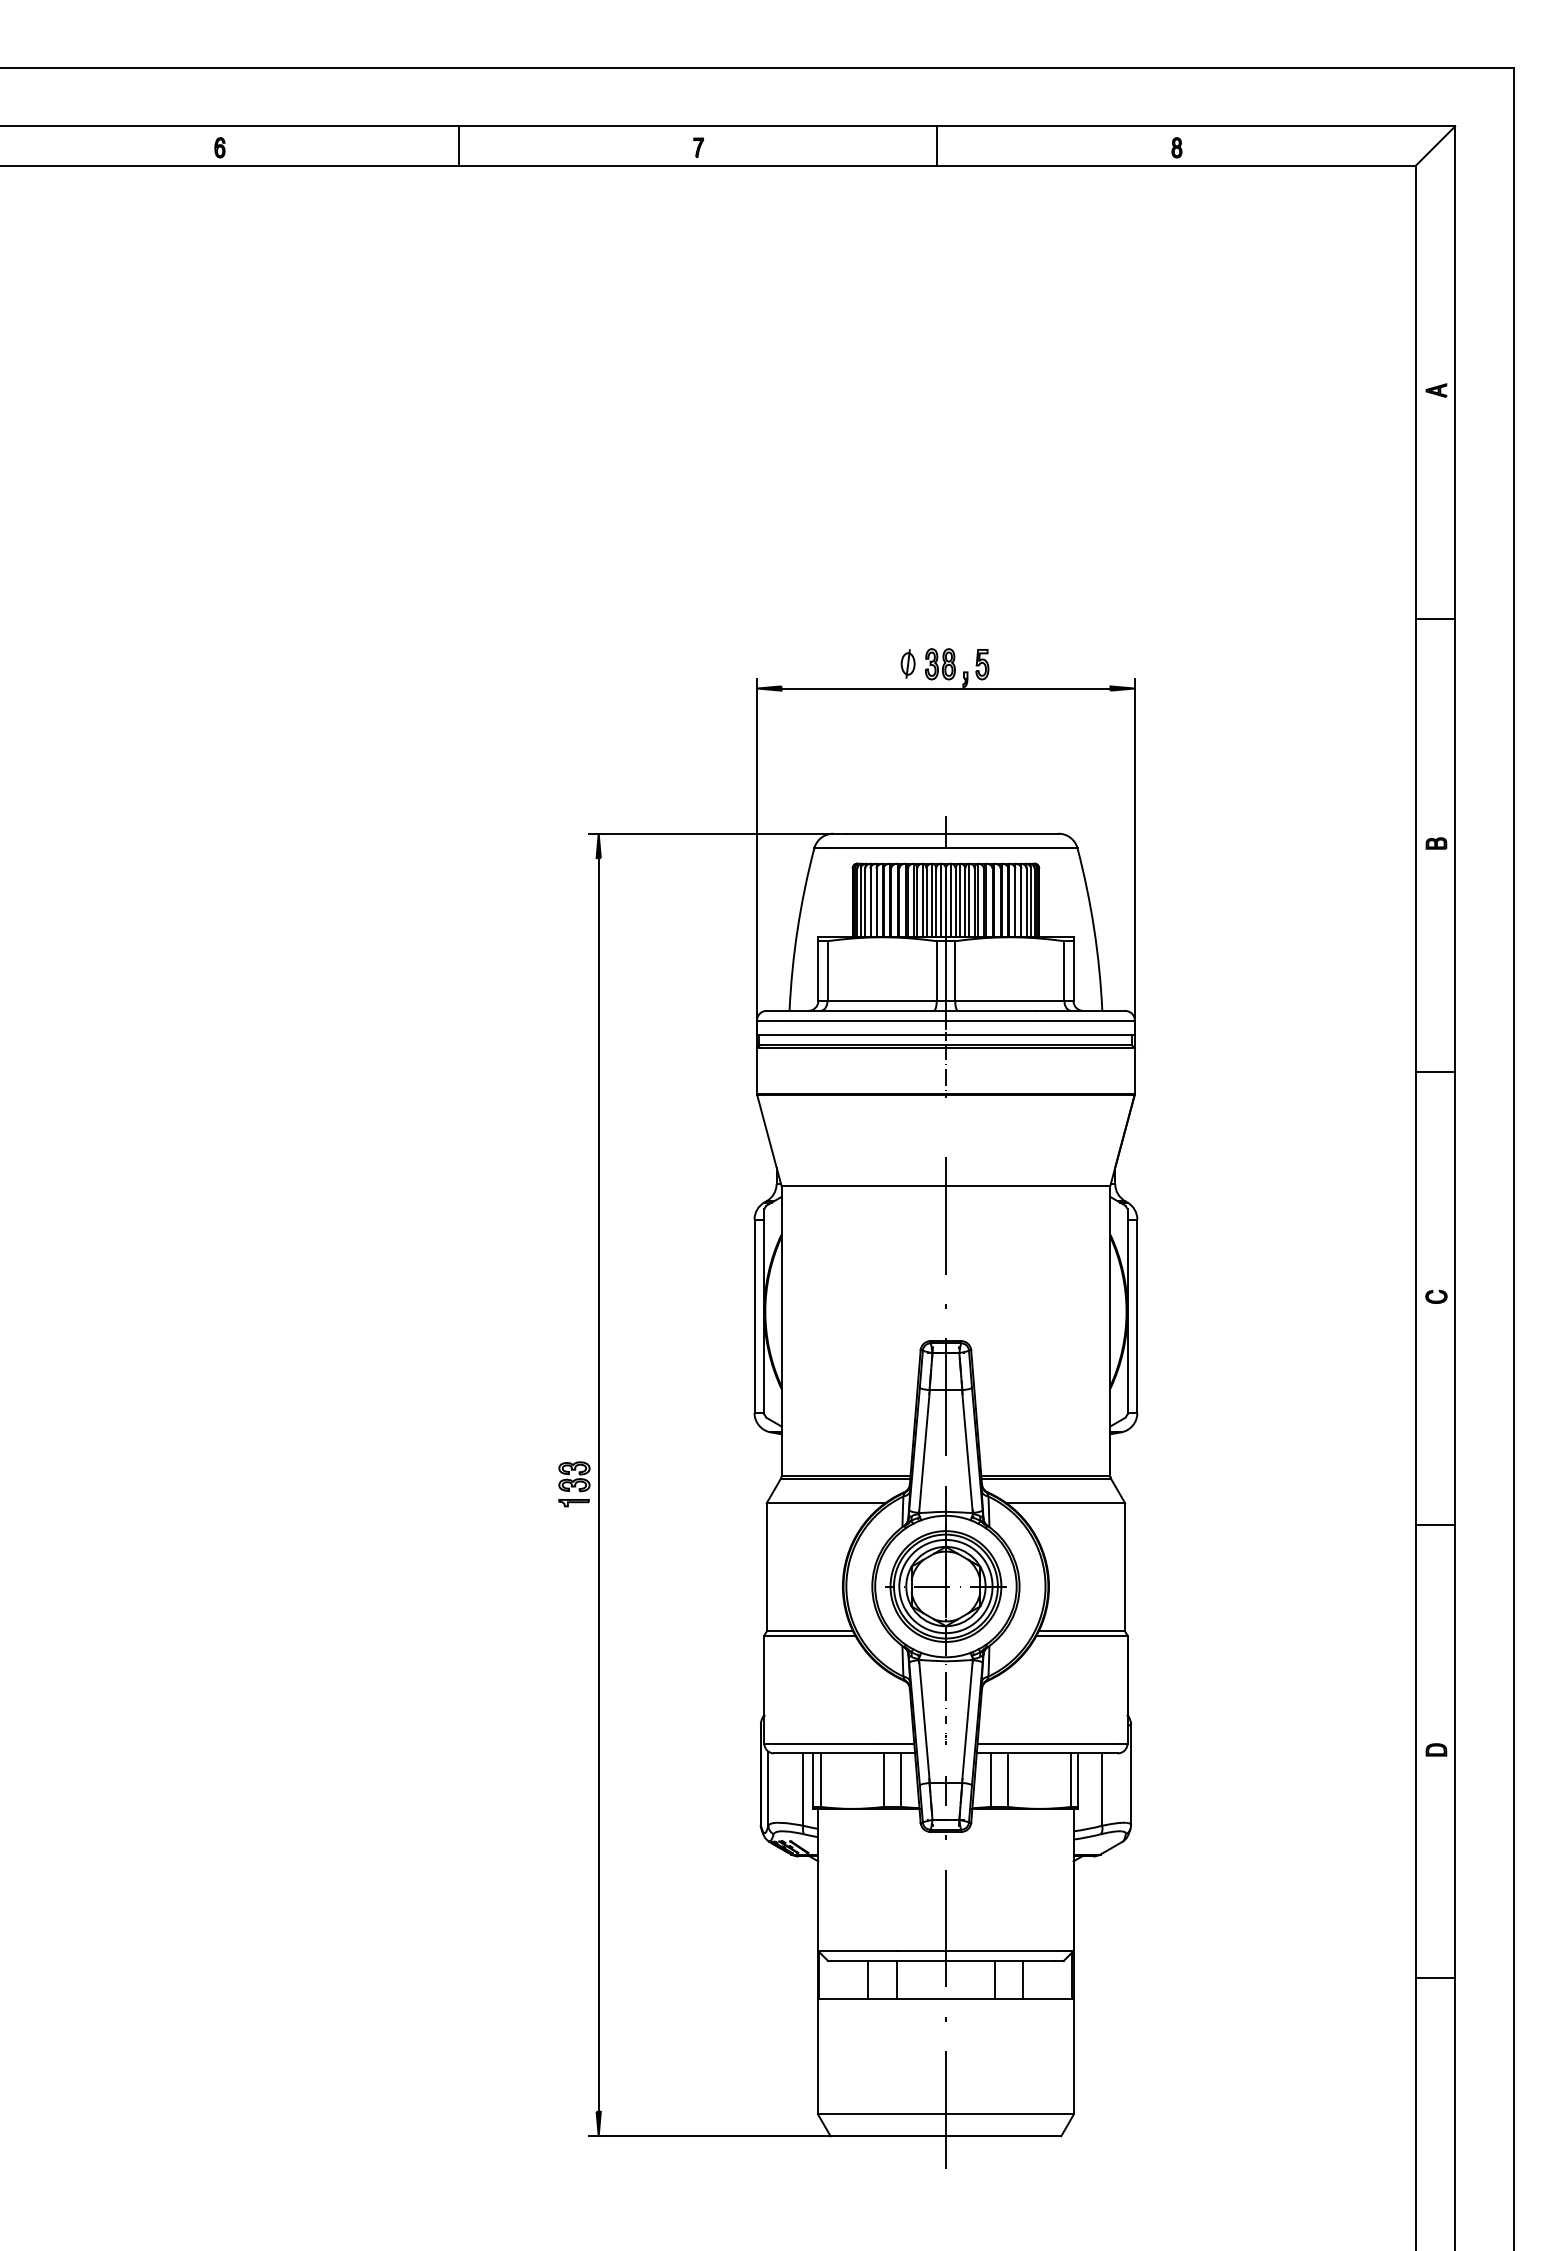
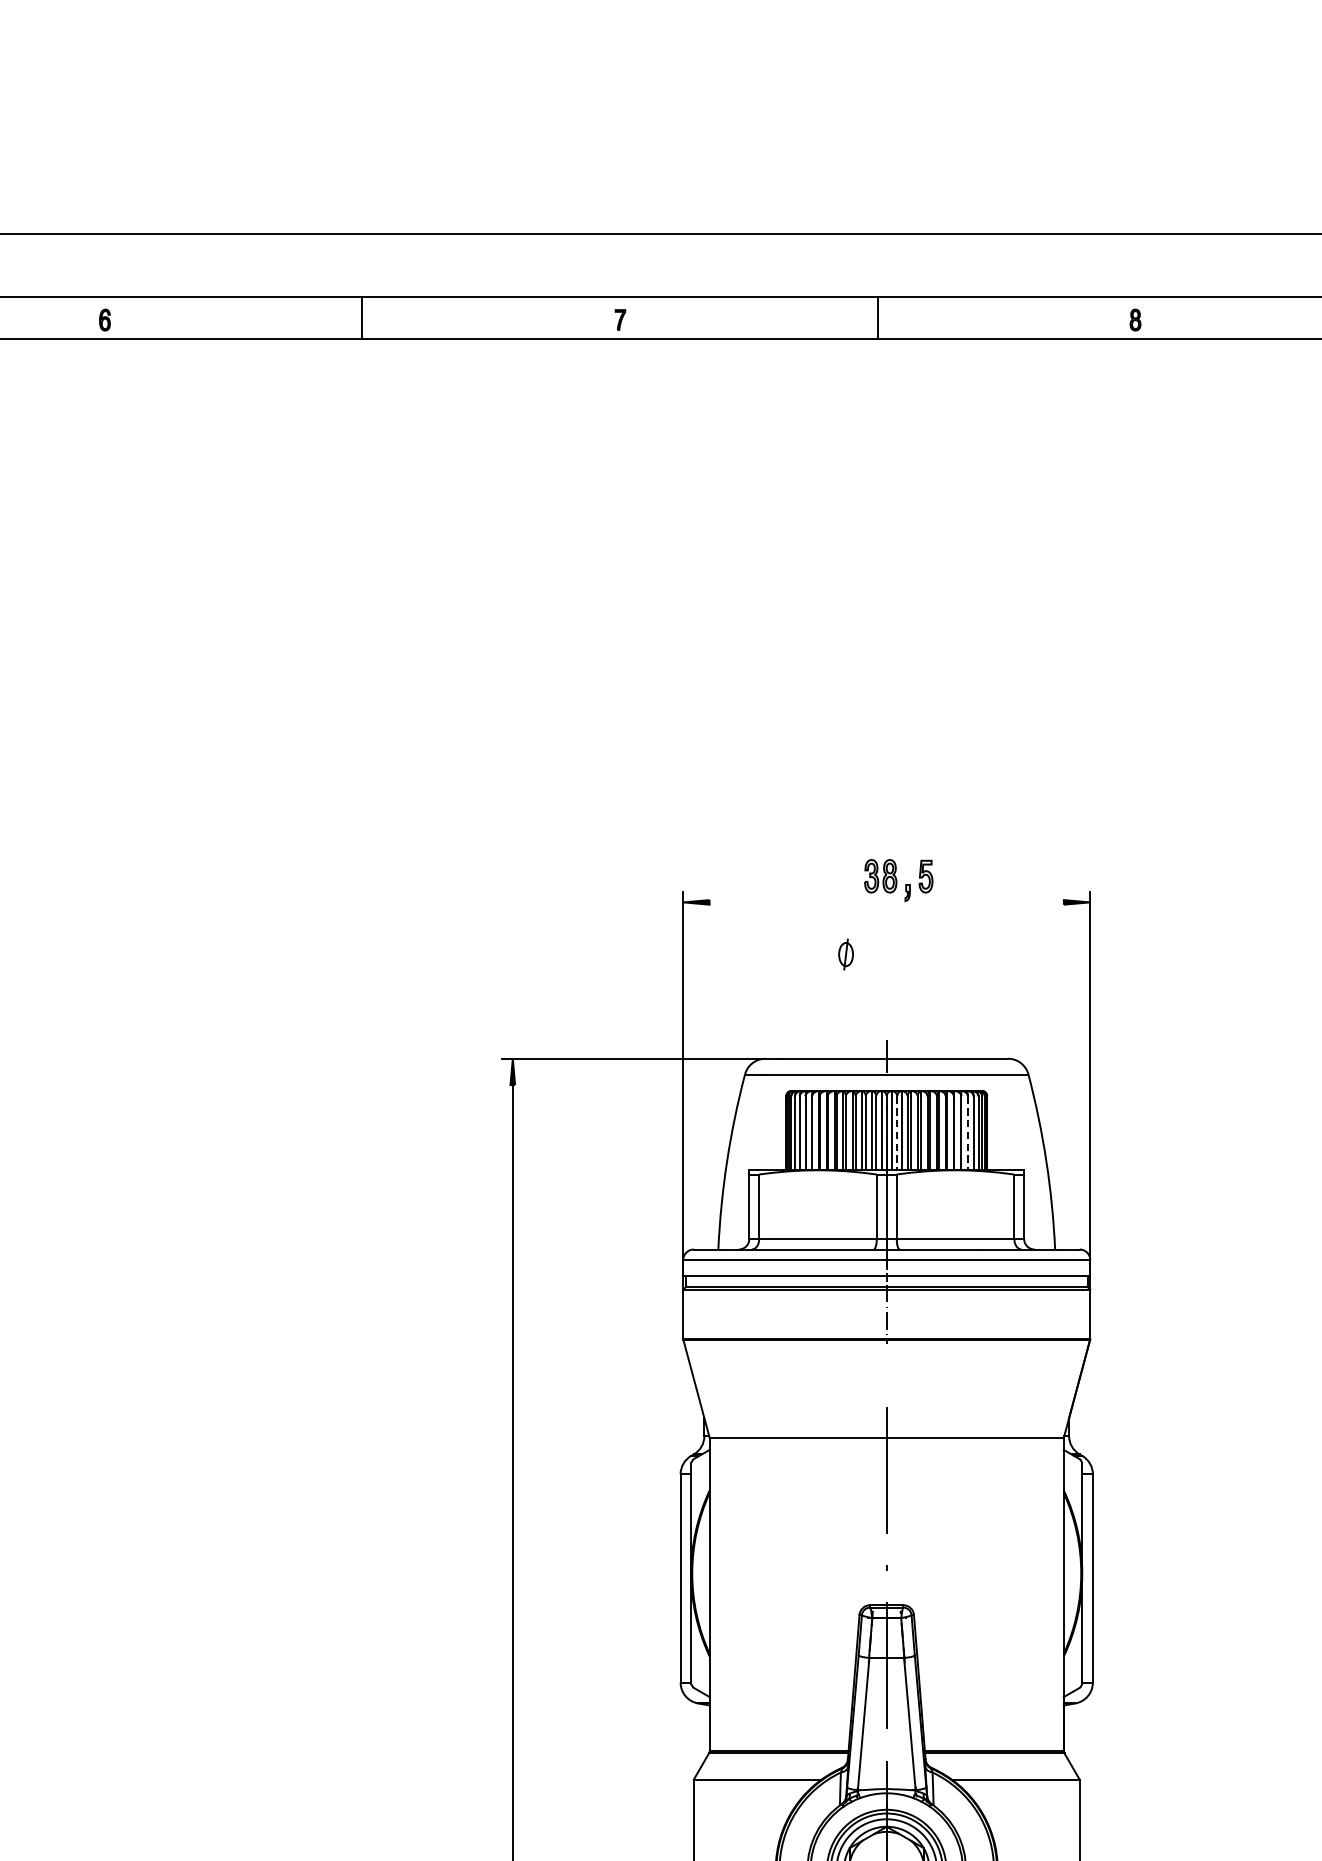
part: (907, 663) -> (845, 954), moved
line: (945, 688) -> (886, 902), removed
line: (955, 903) -> (897, 1133), solid -> dashed
line: (1021, 903) -> (968, 1133), solid -> dashed
part: (574, 1484) -> (486, 1759), removed

